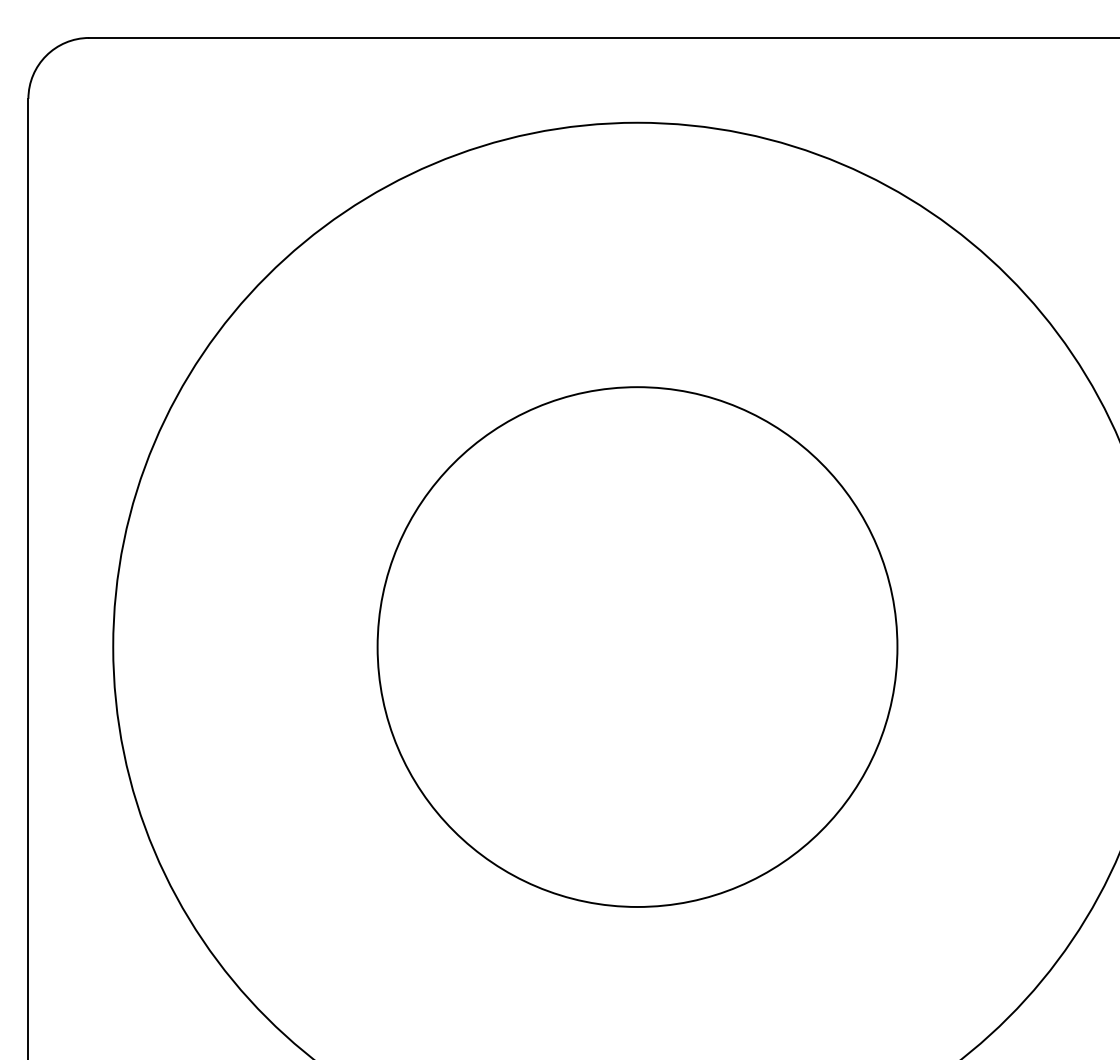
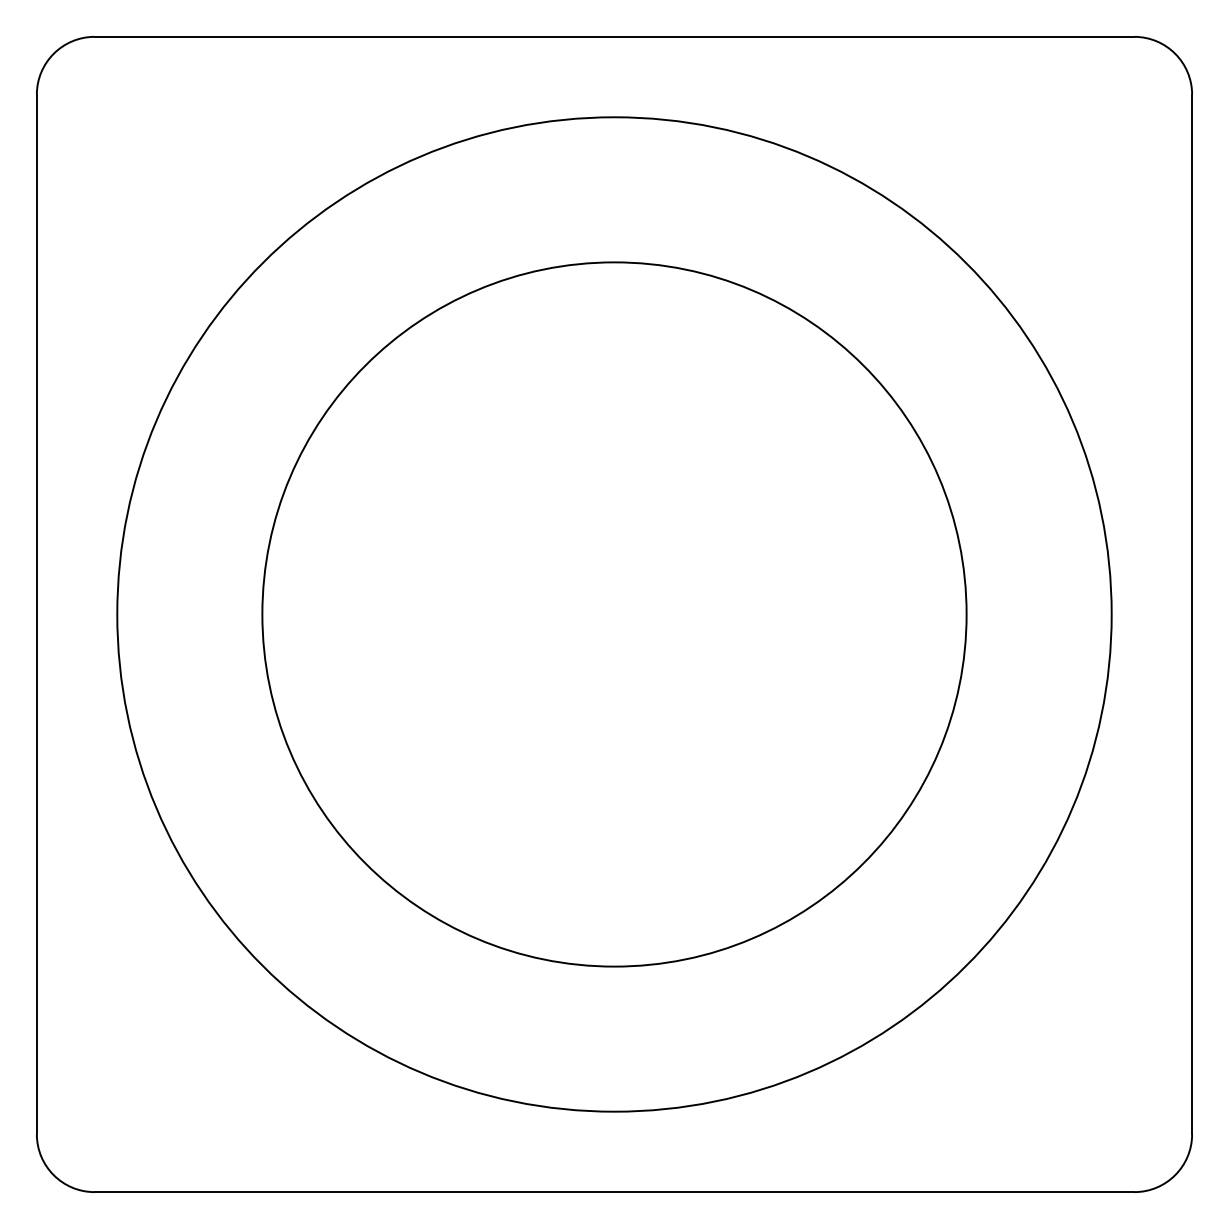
circle: (637, 647) -> (614, 614), size x1.43

